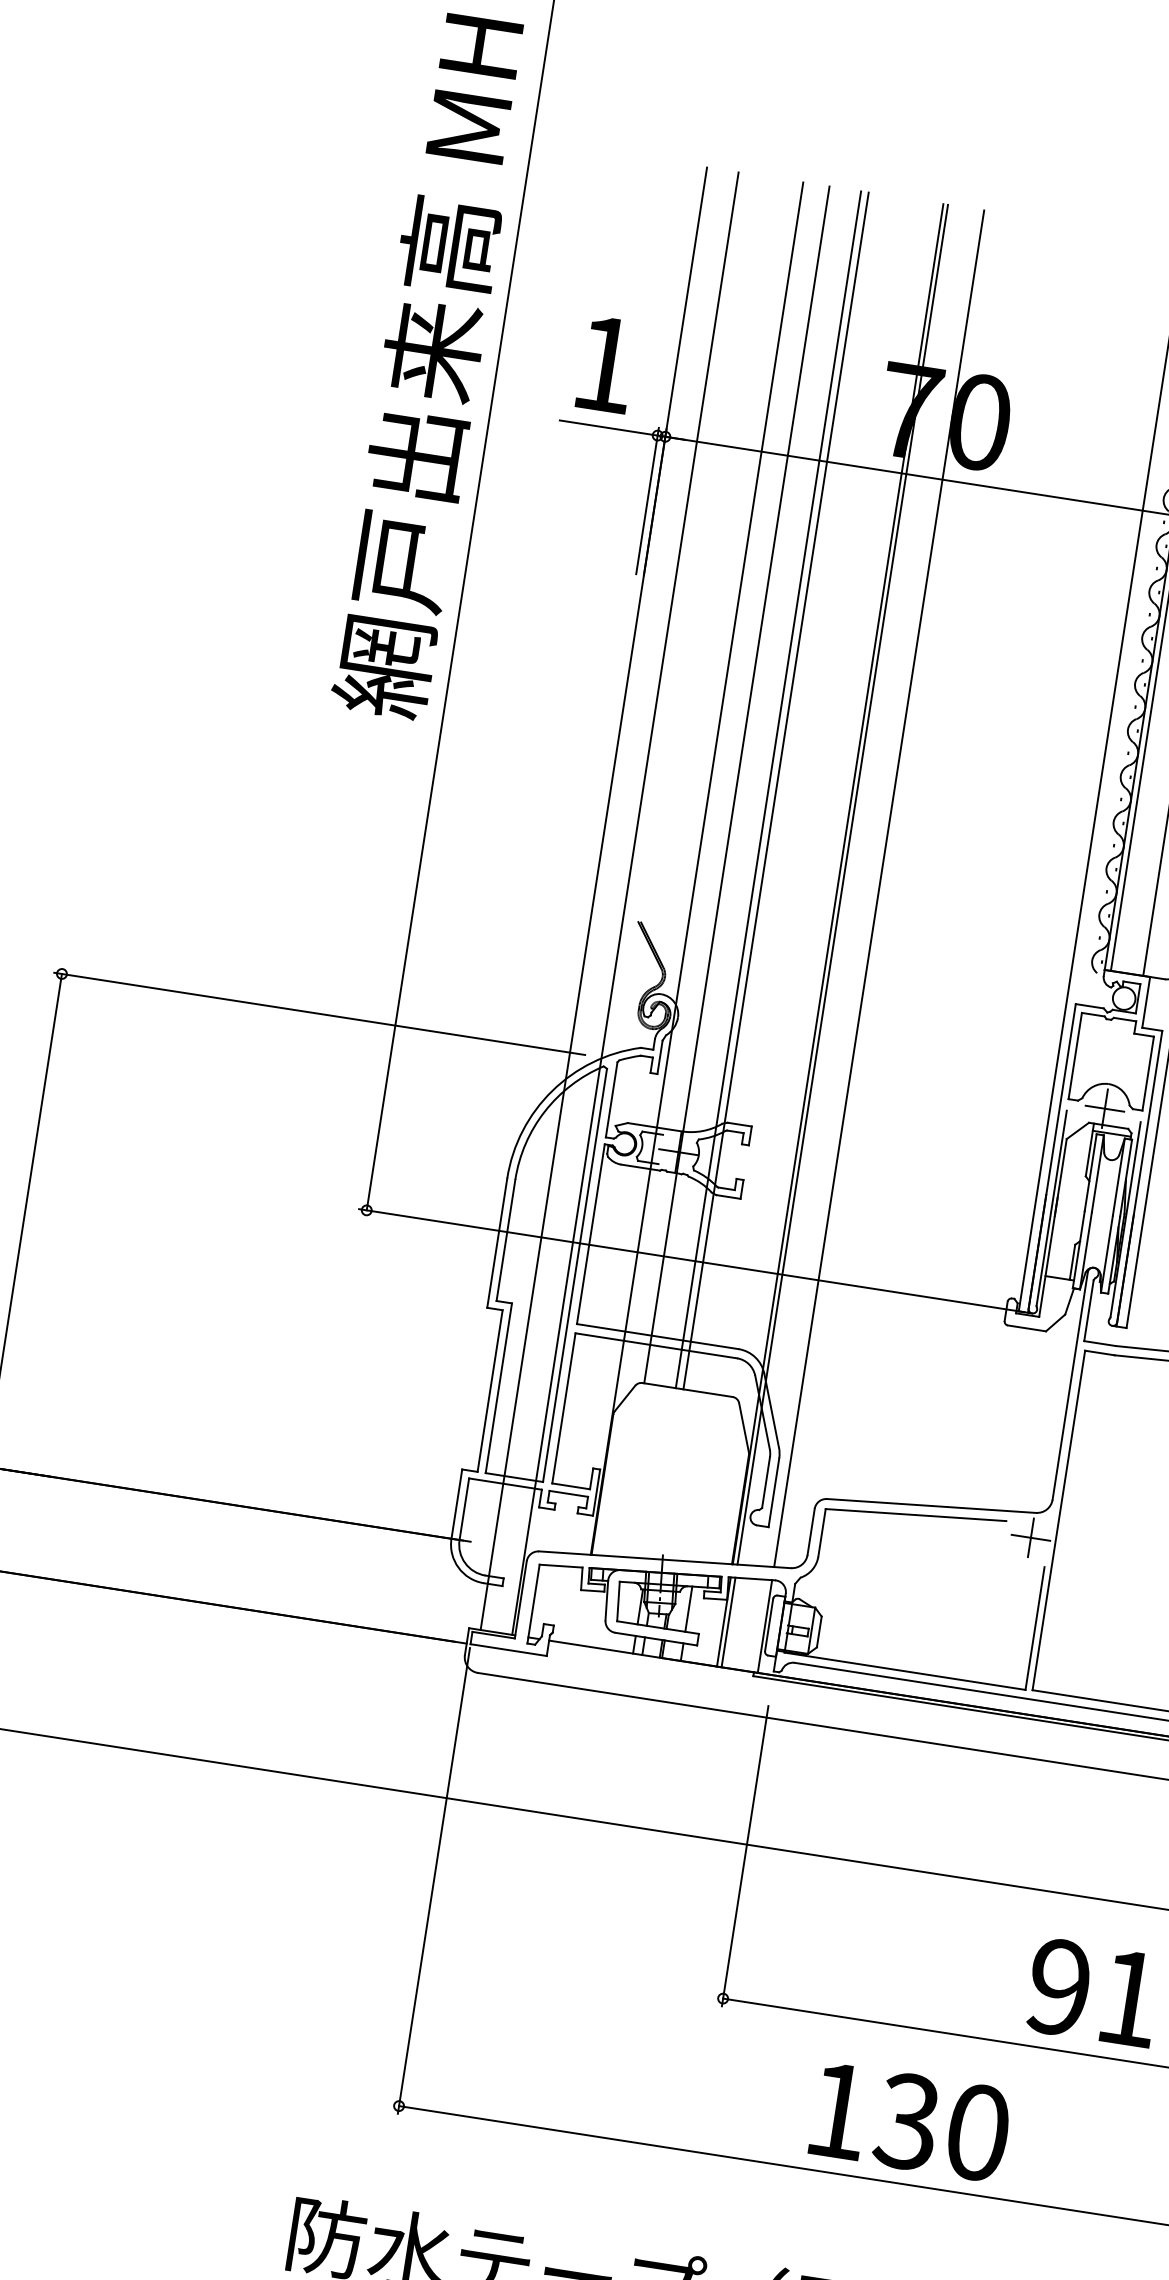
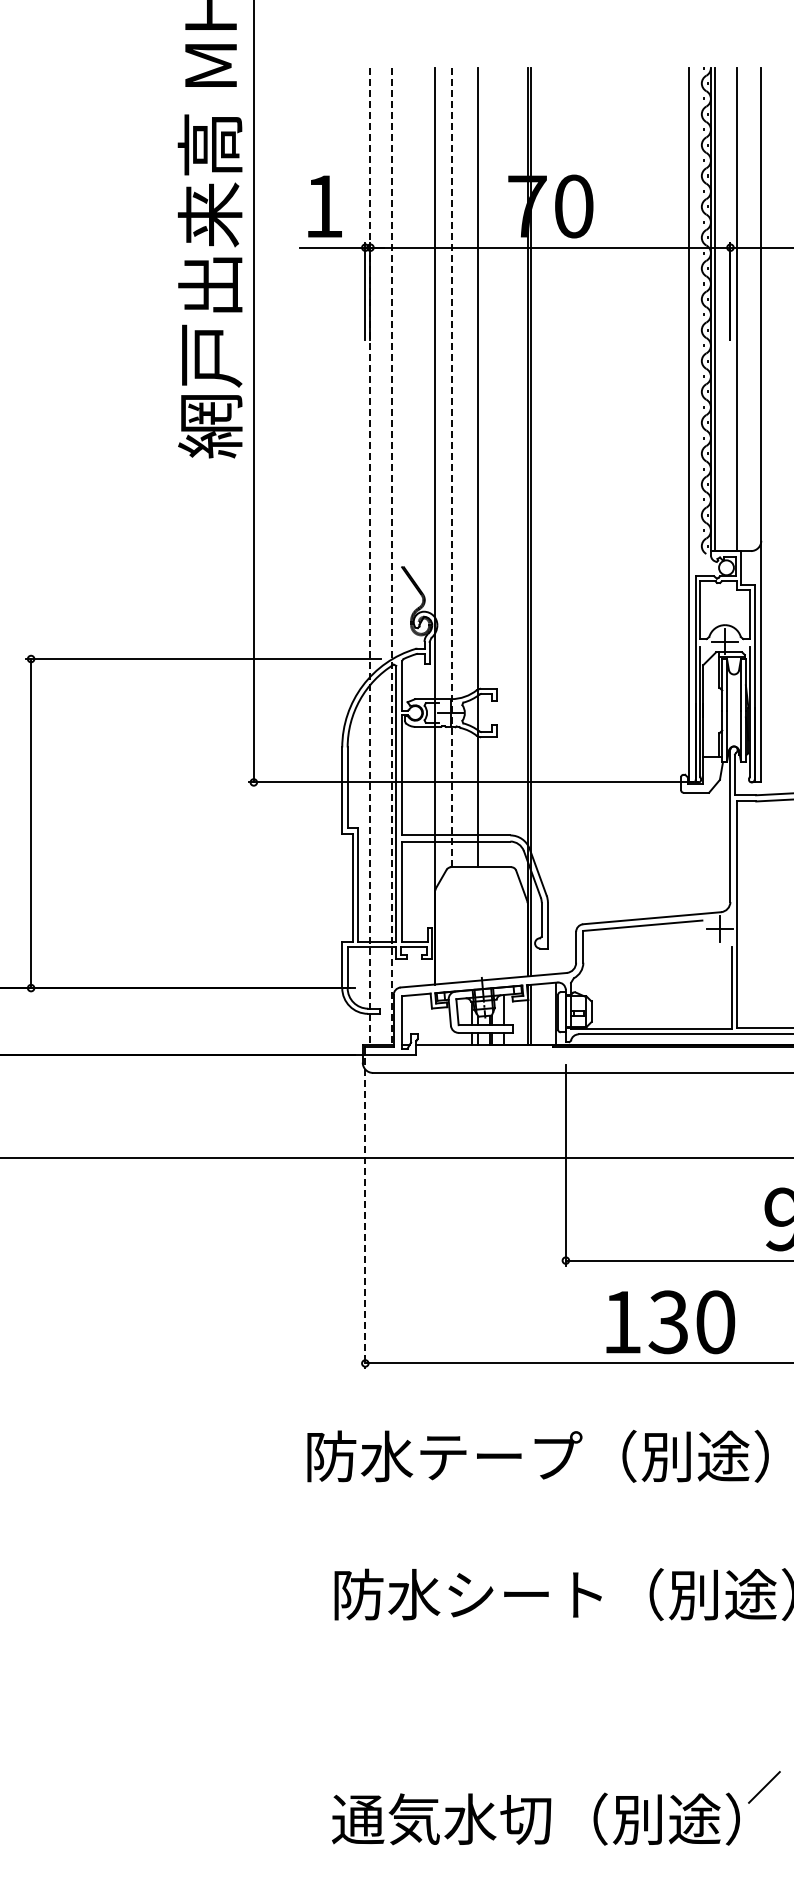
line: (737, 784) -> (452, 467), solid -> dashed
line: (768, 789) -> (473, 467), removed
line: (879, 888) -> (555, 520), removed
line: (593, 899) -> (370, 556), solid -> dashed
line: (625, 903) -> (391, 556), solid -> dashed
line: (434, 1881) -> (365, 1213), solid -> dashed
text: (910, 2122) -> (670, 1322), moved

